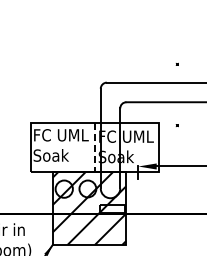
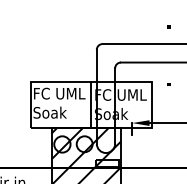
line: (94, 147) -> (90, 105), dashed -> solid

